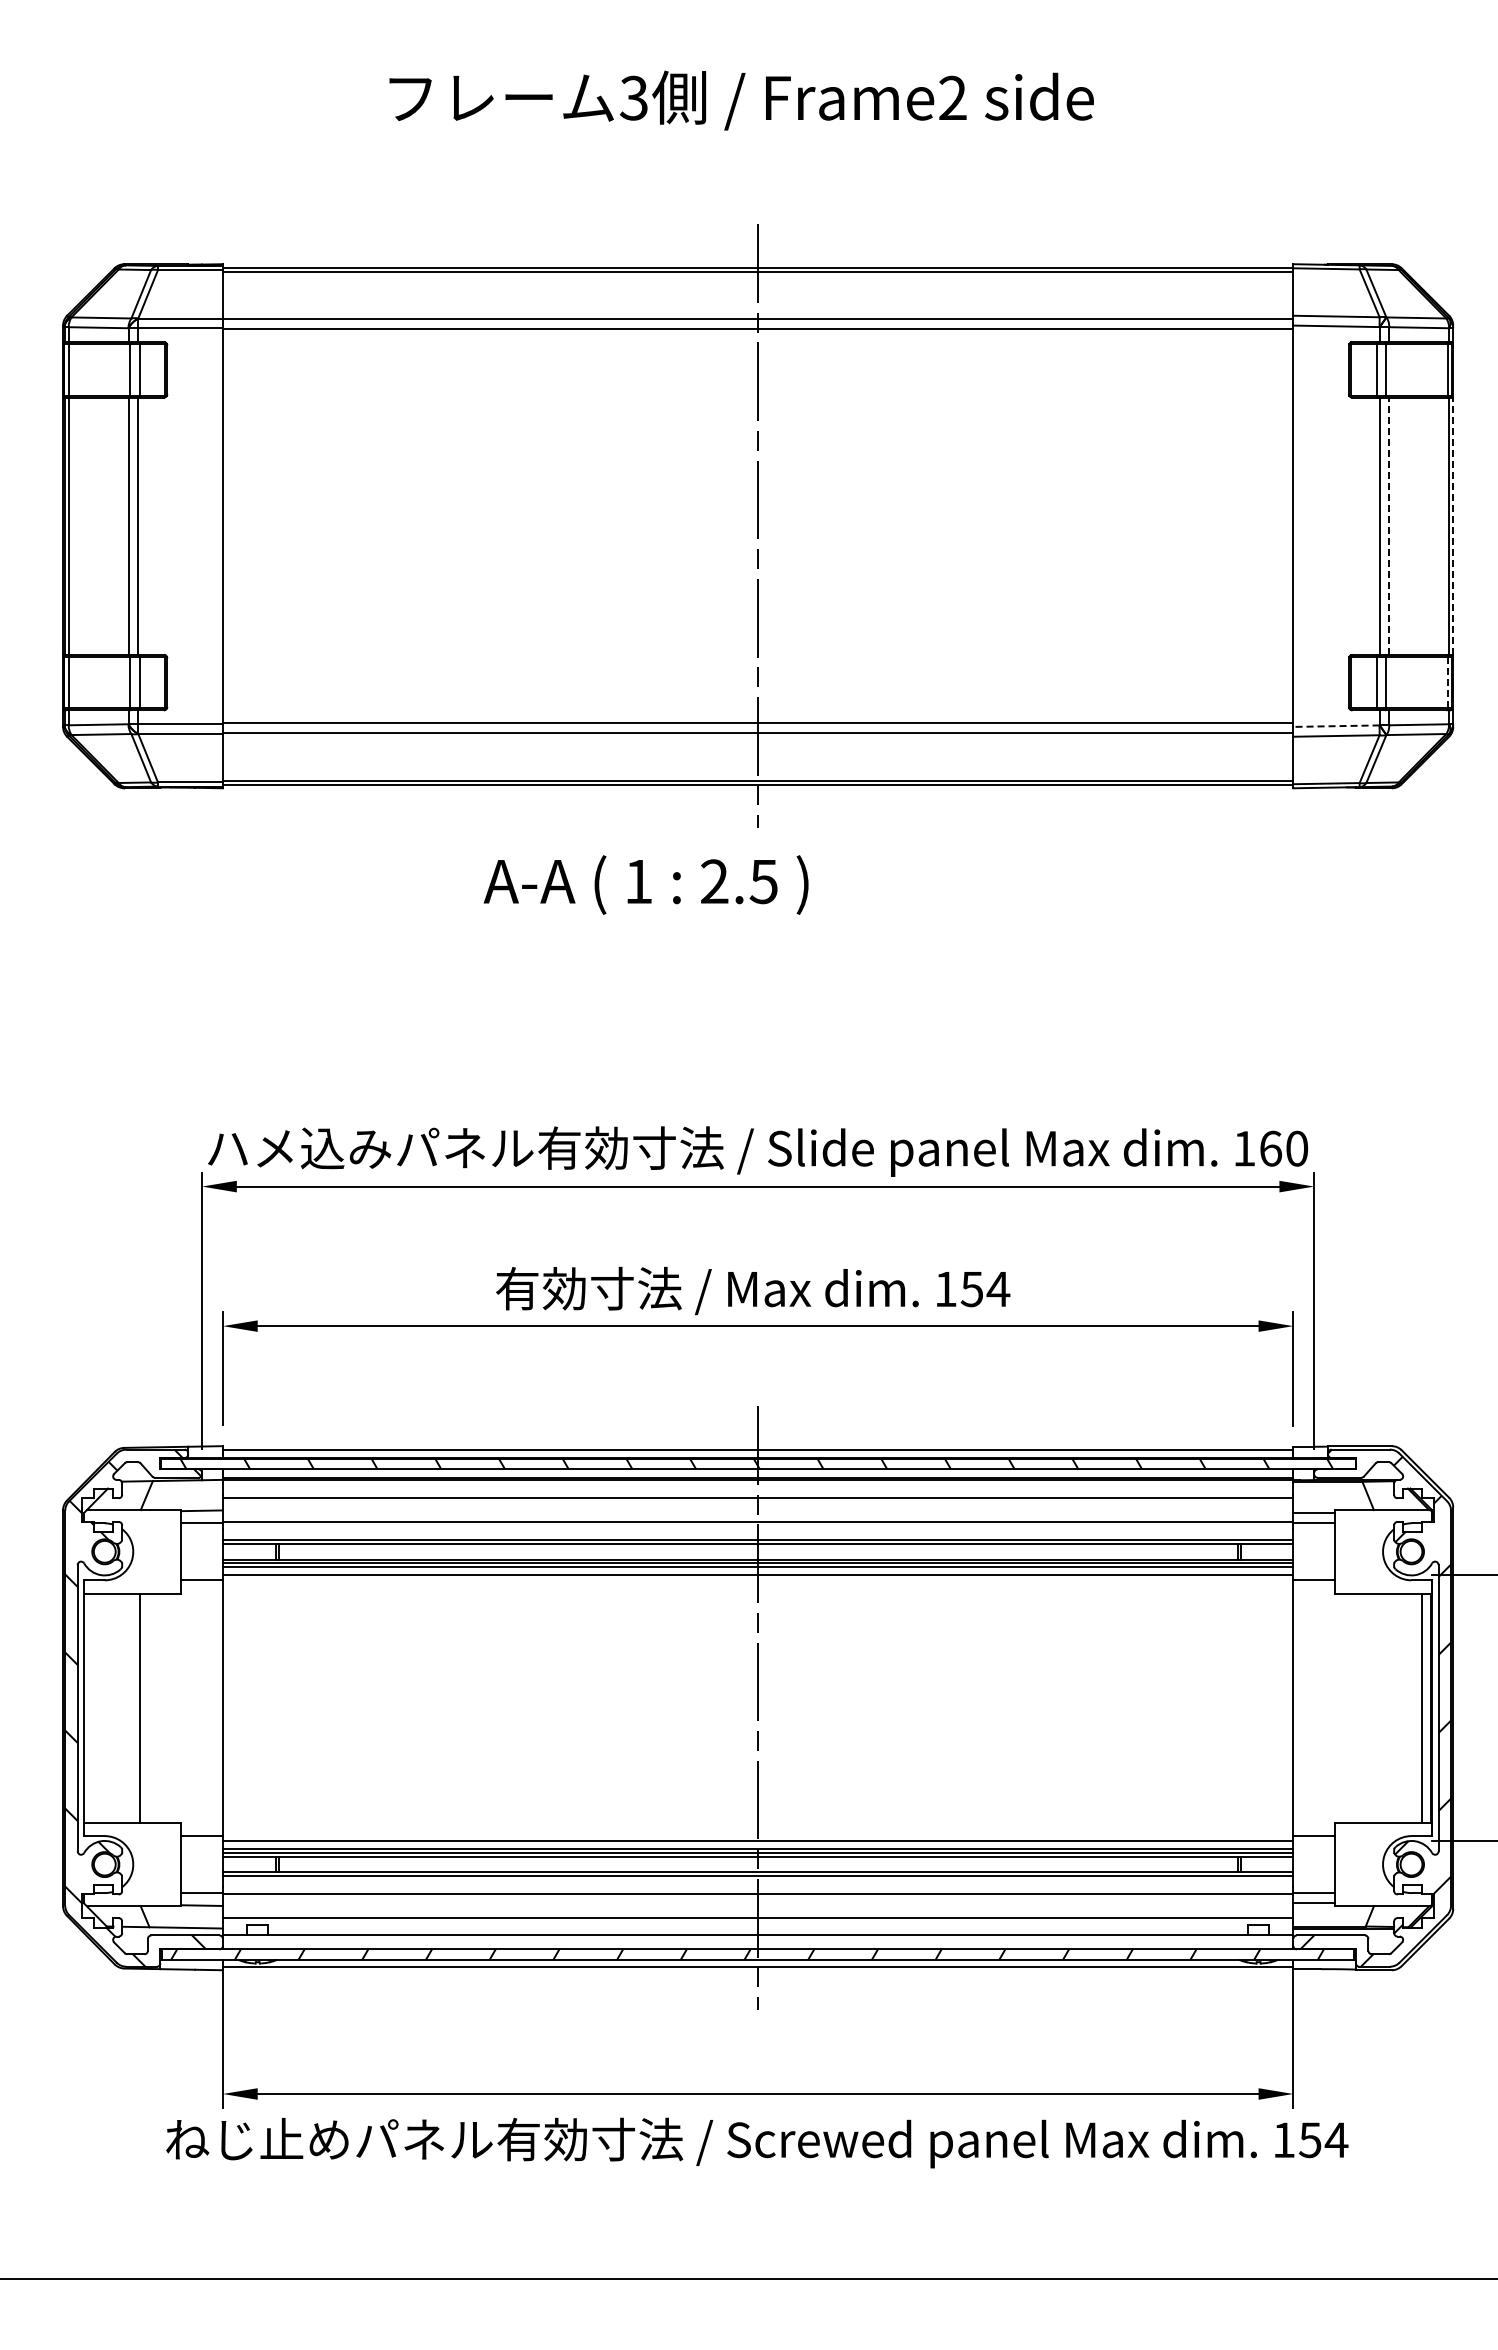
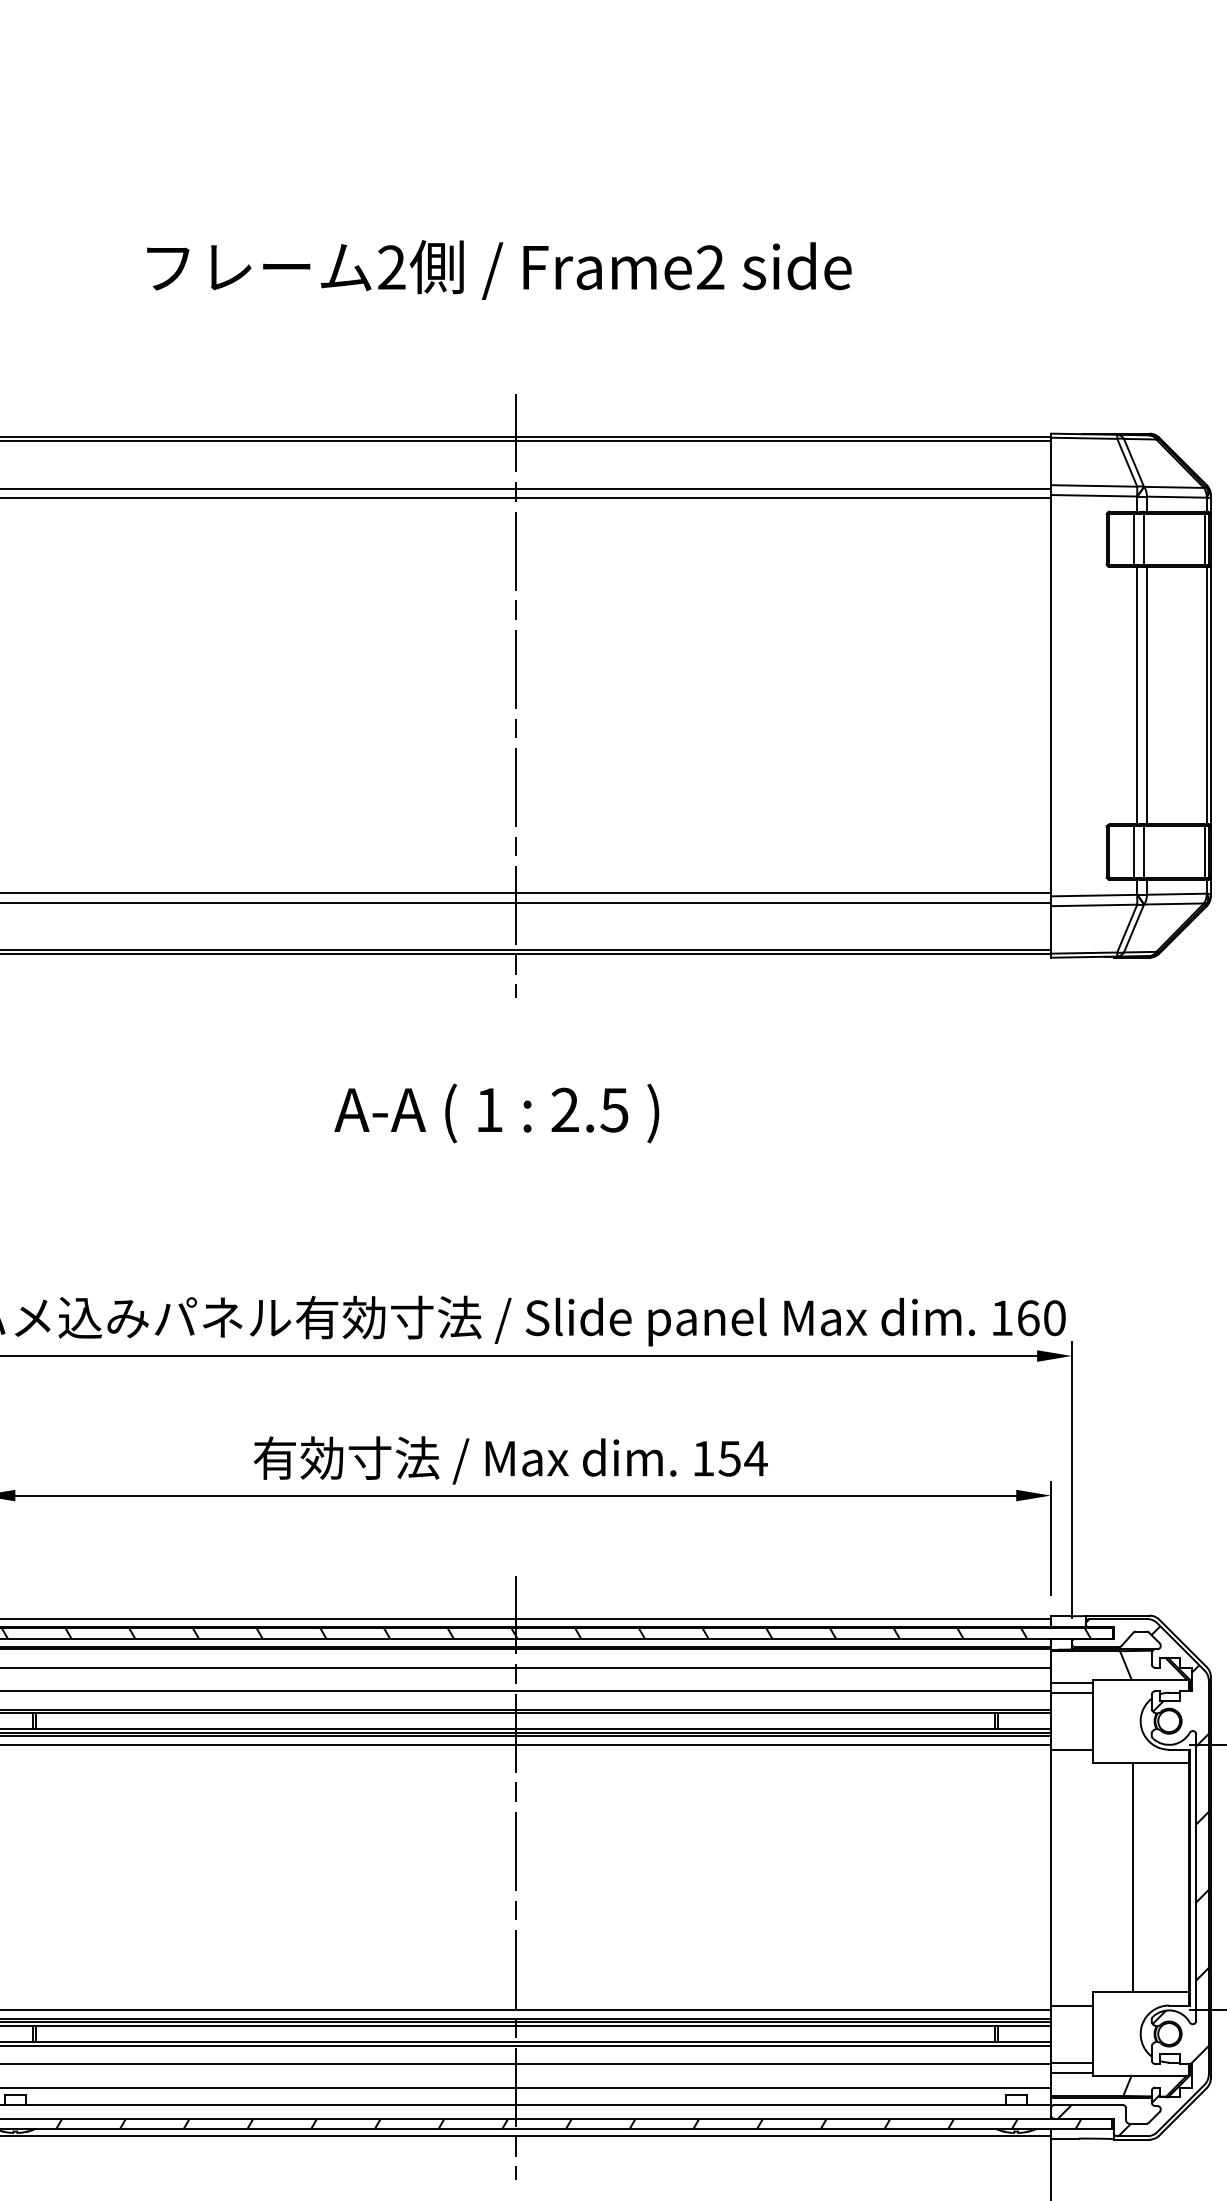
text: (633, 98) -> (391, 267), 3 -> 2
line: (1389, 526) -> (1147, 695), dashed -> solid
line: (1453, 526) -> (1211, 695), dashed -> solid
line: (1447, 682) -> (1205, 851), dashed -> solid
line: (1335, 726) -> (1093, 895), dashed -> solid
text: (645, 884) -> (496, 1112), moved
line: (1422, 1707) -> (1133, 1876), moved

